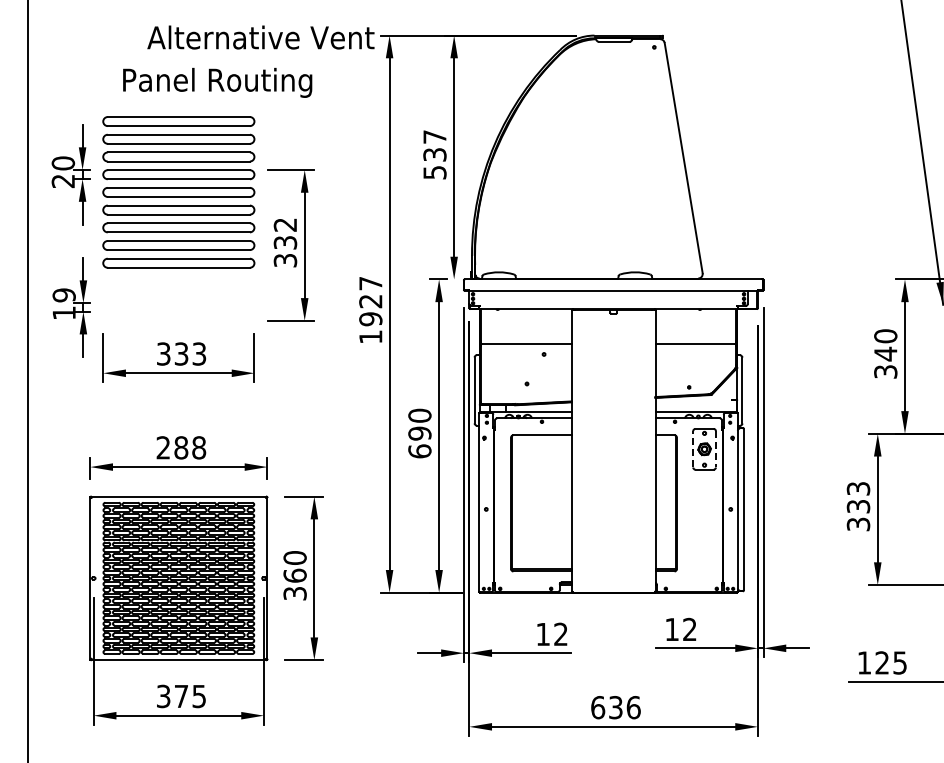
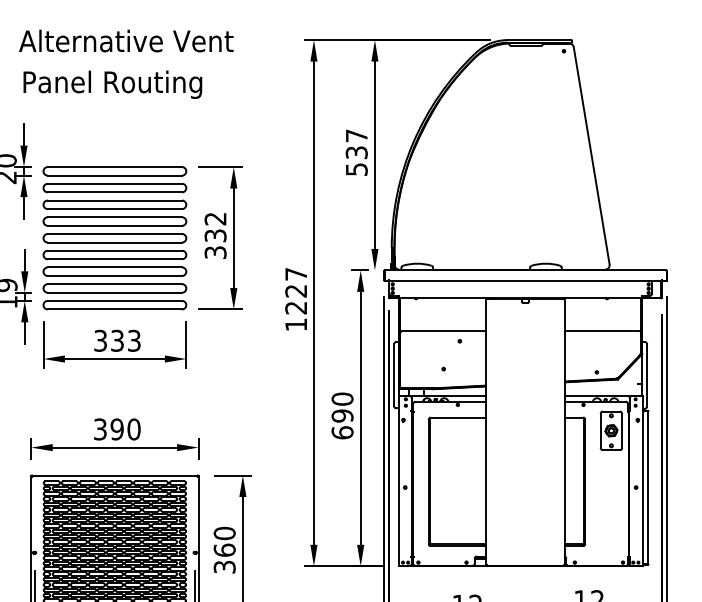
text: (260, 37) -> (125, 40), moved
text: (217, 82) -> (112, 84), moved
part: (178, 192) -> (114, 238), moved
text: (370, 319) -> (295, 308), 1927 -> 1227
text: (181, 447) -> (117, 429), 288 -> 390
line: (693, 448) -> (600, 430), dashed -> solid
line: (715, 449) -> (621, 431), dashed -> solid

